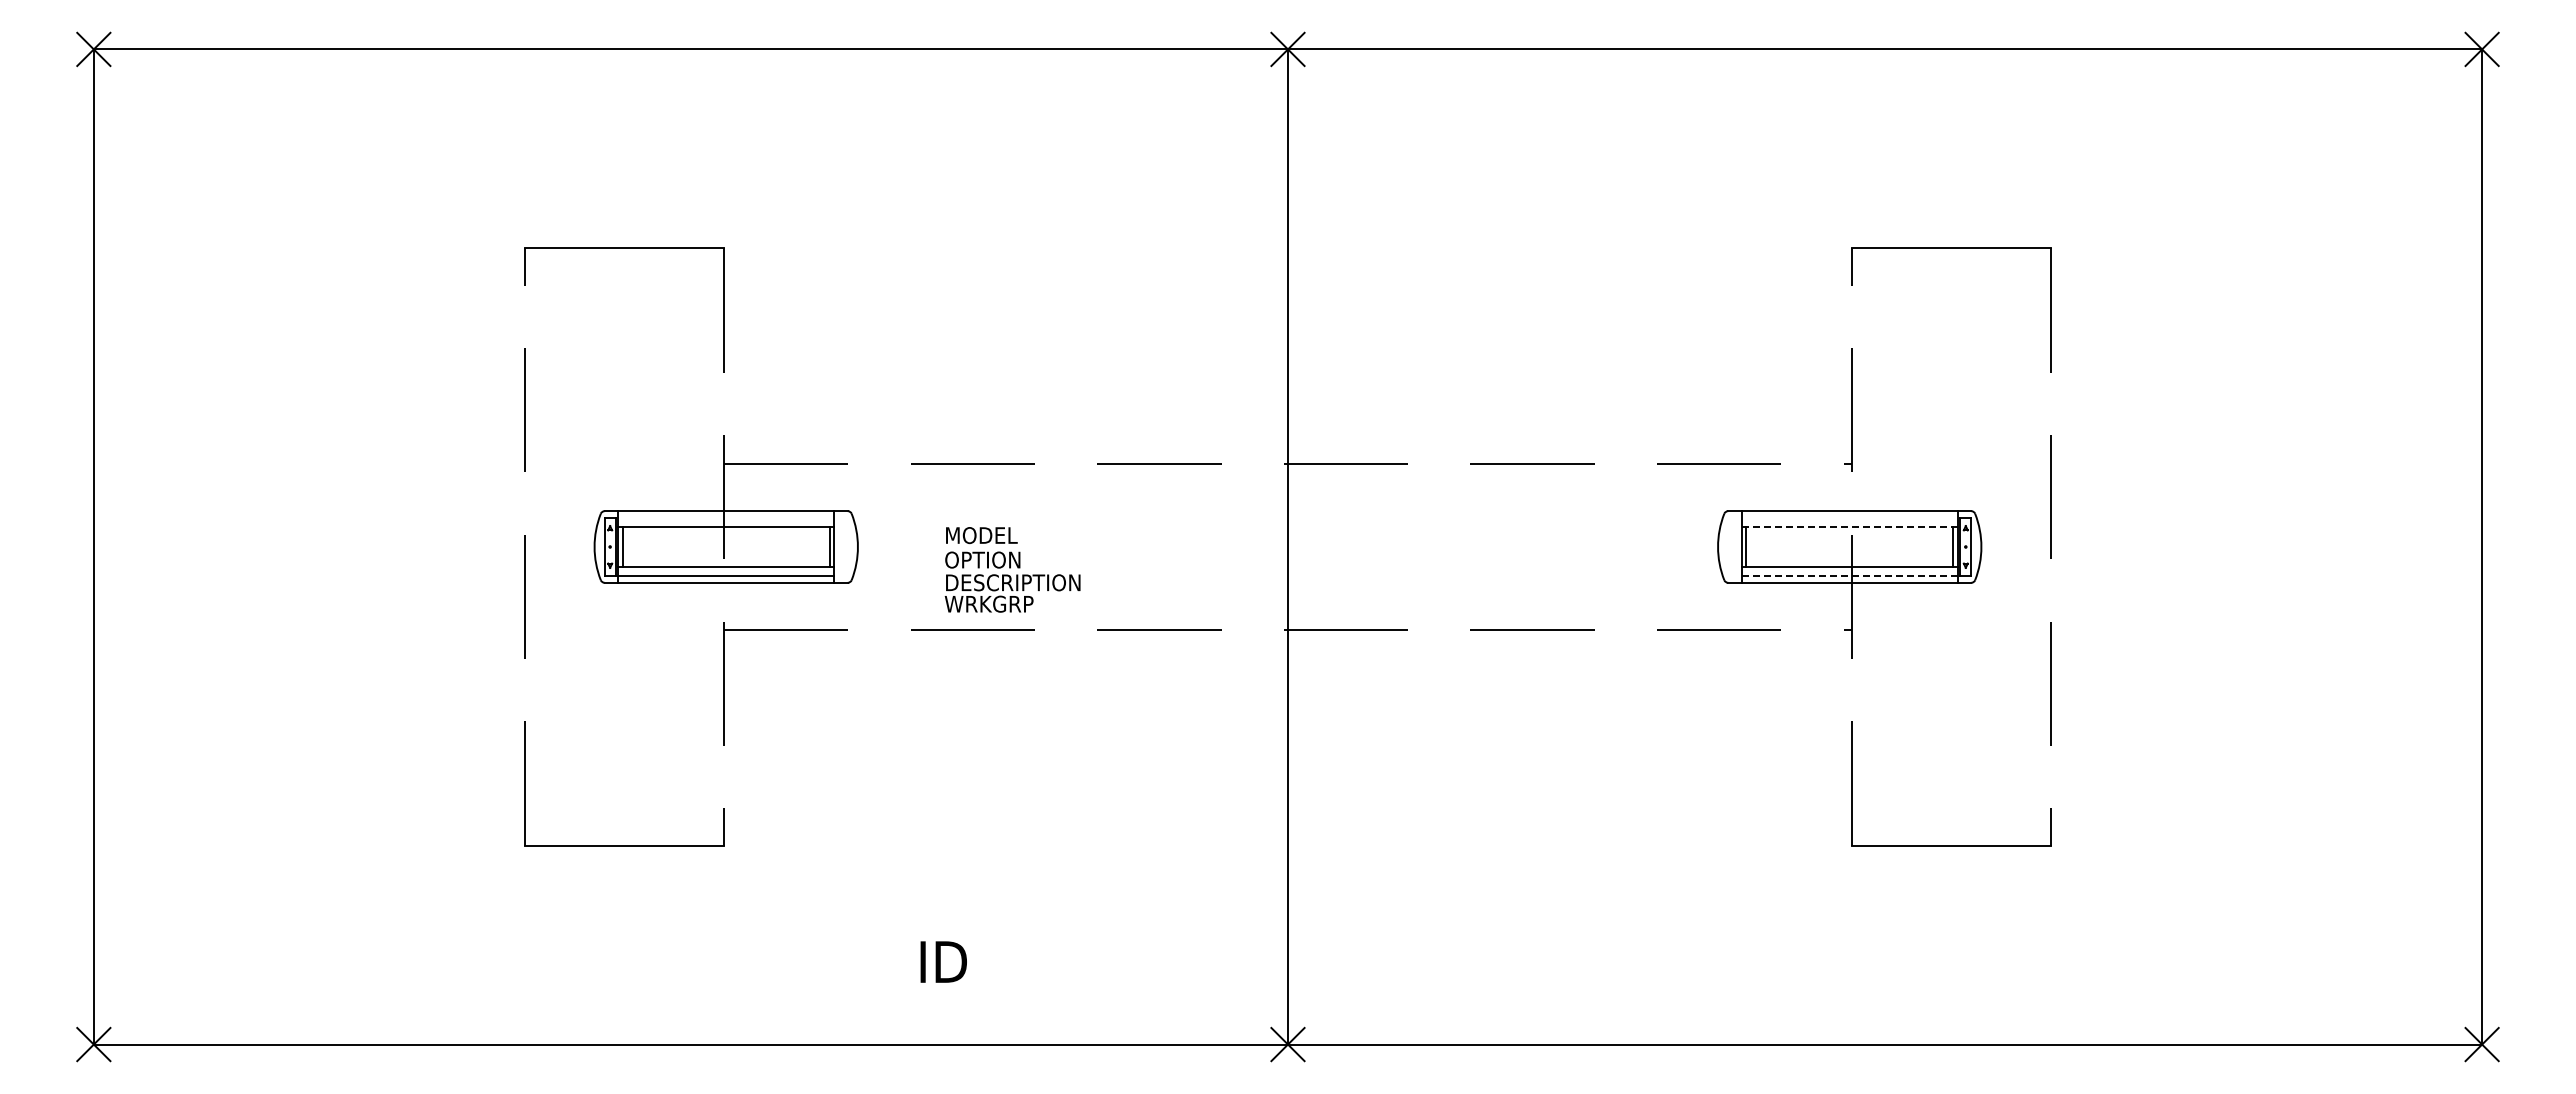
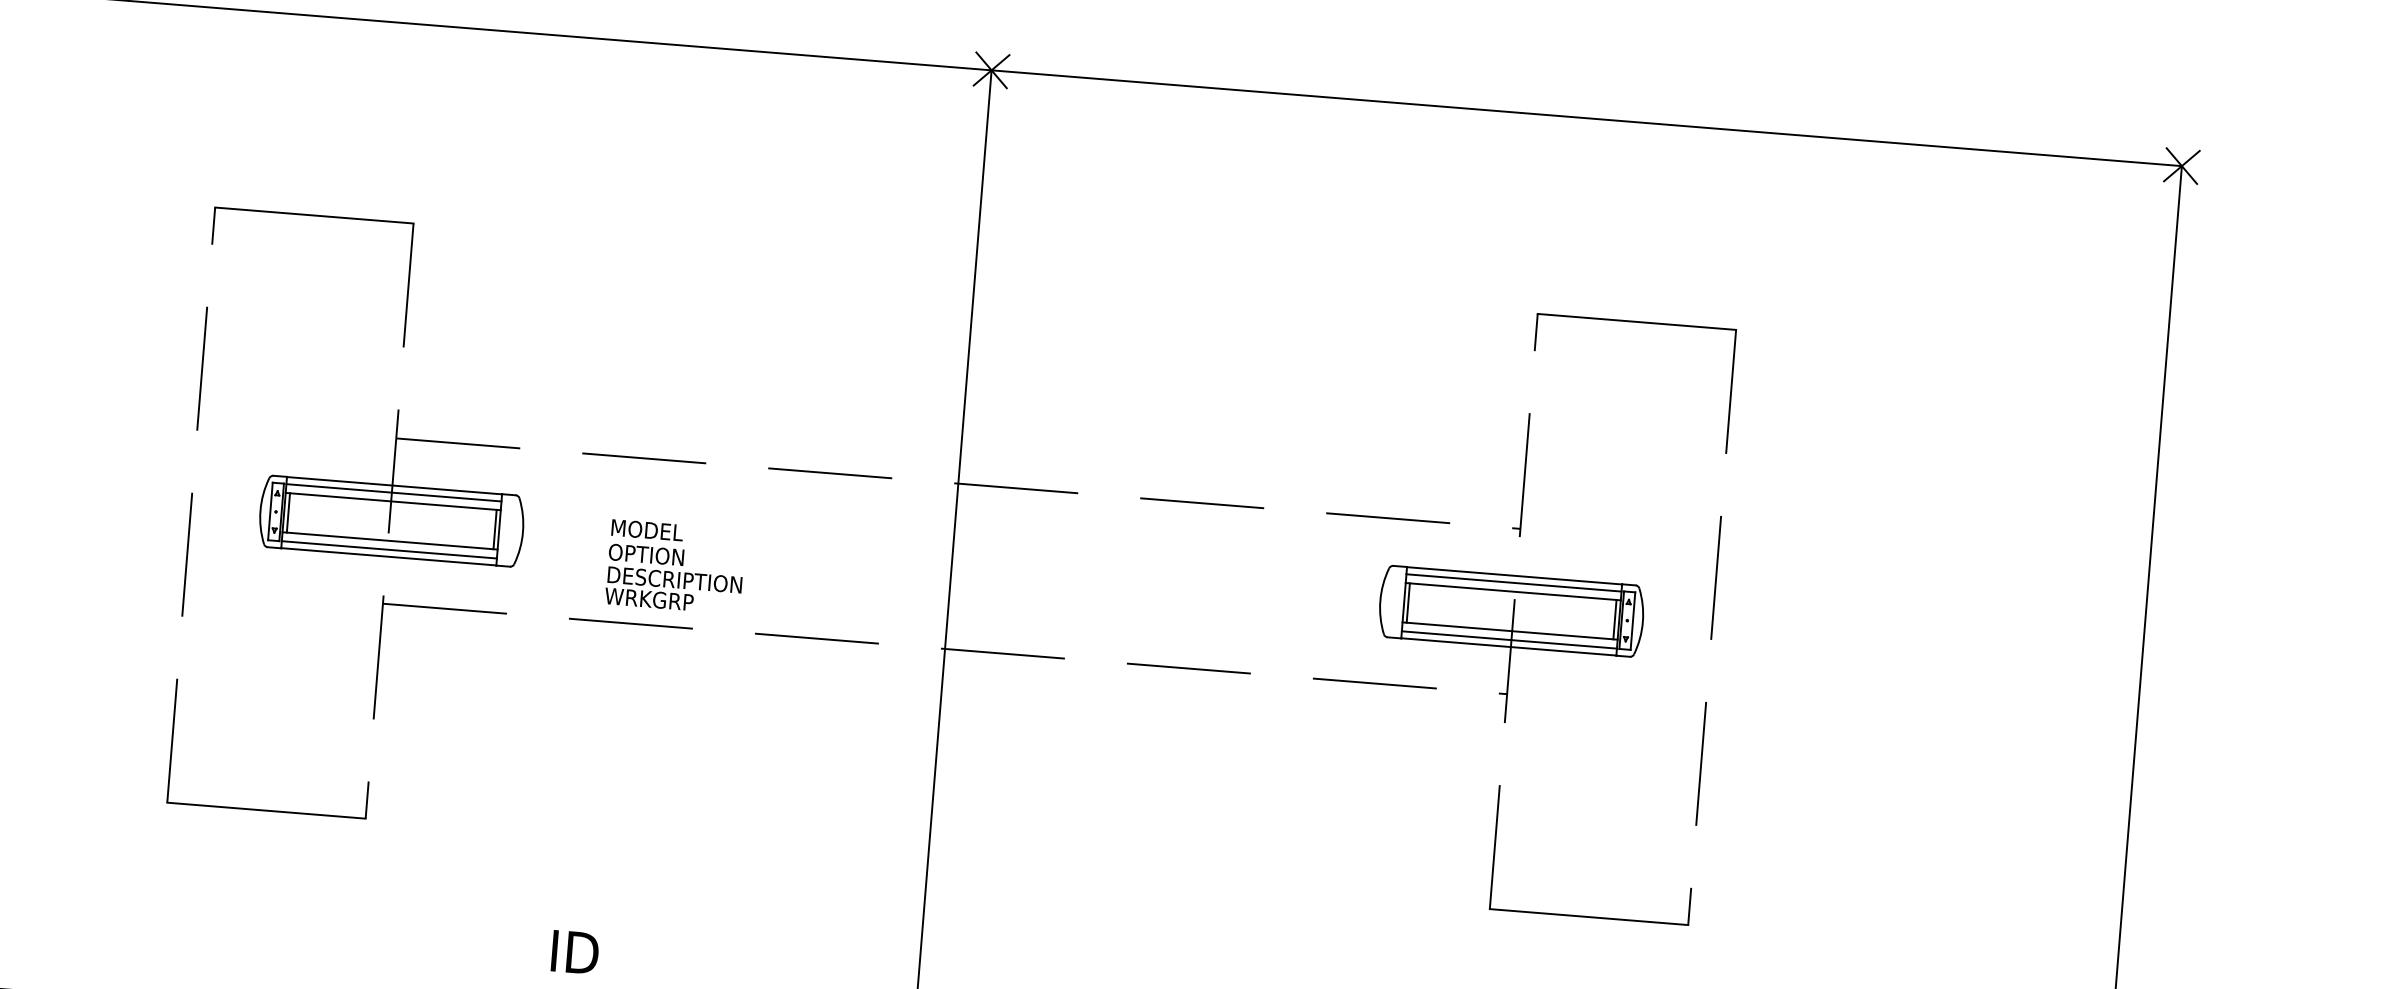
line: (726, 518) -> (394, 492), added
line: (1849, 518) -> (1513, 582), added
line: (1849, 527) -> (1512, 591), dashed -> solid
line: (1849, 575) -> (1509, 639), dashed -> solid

